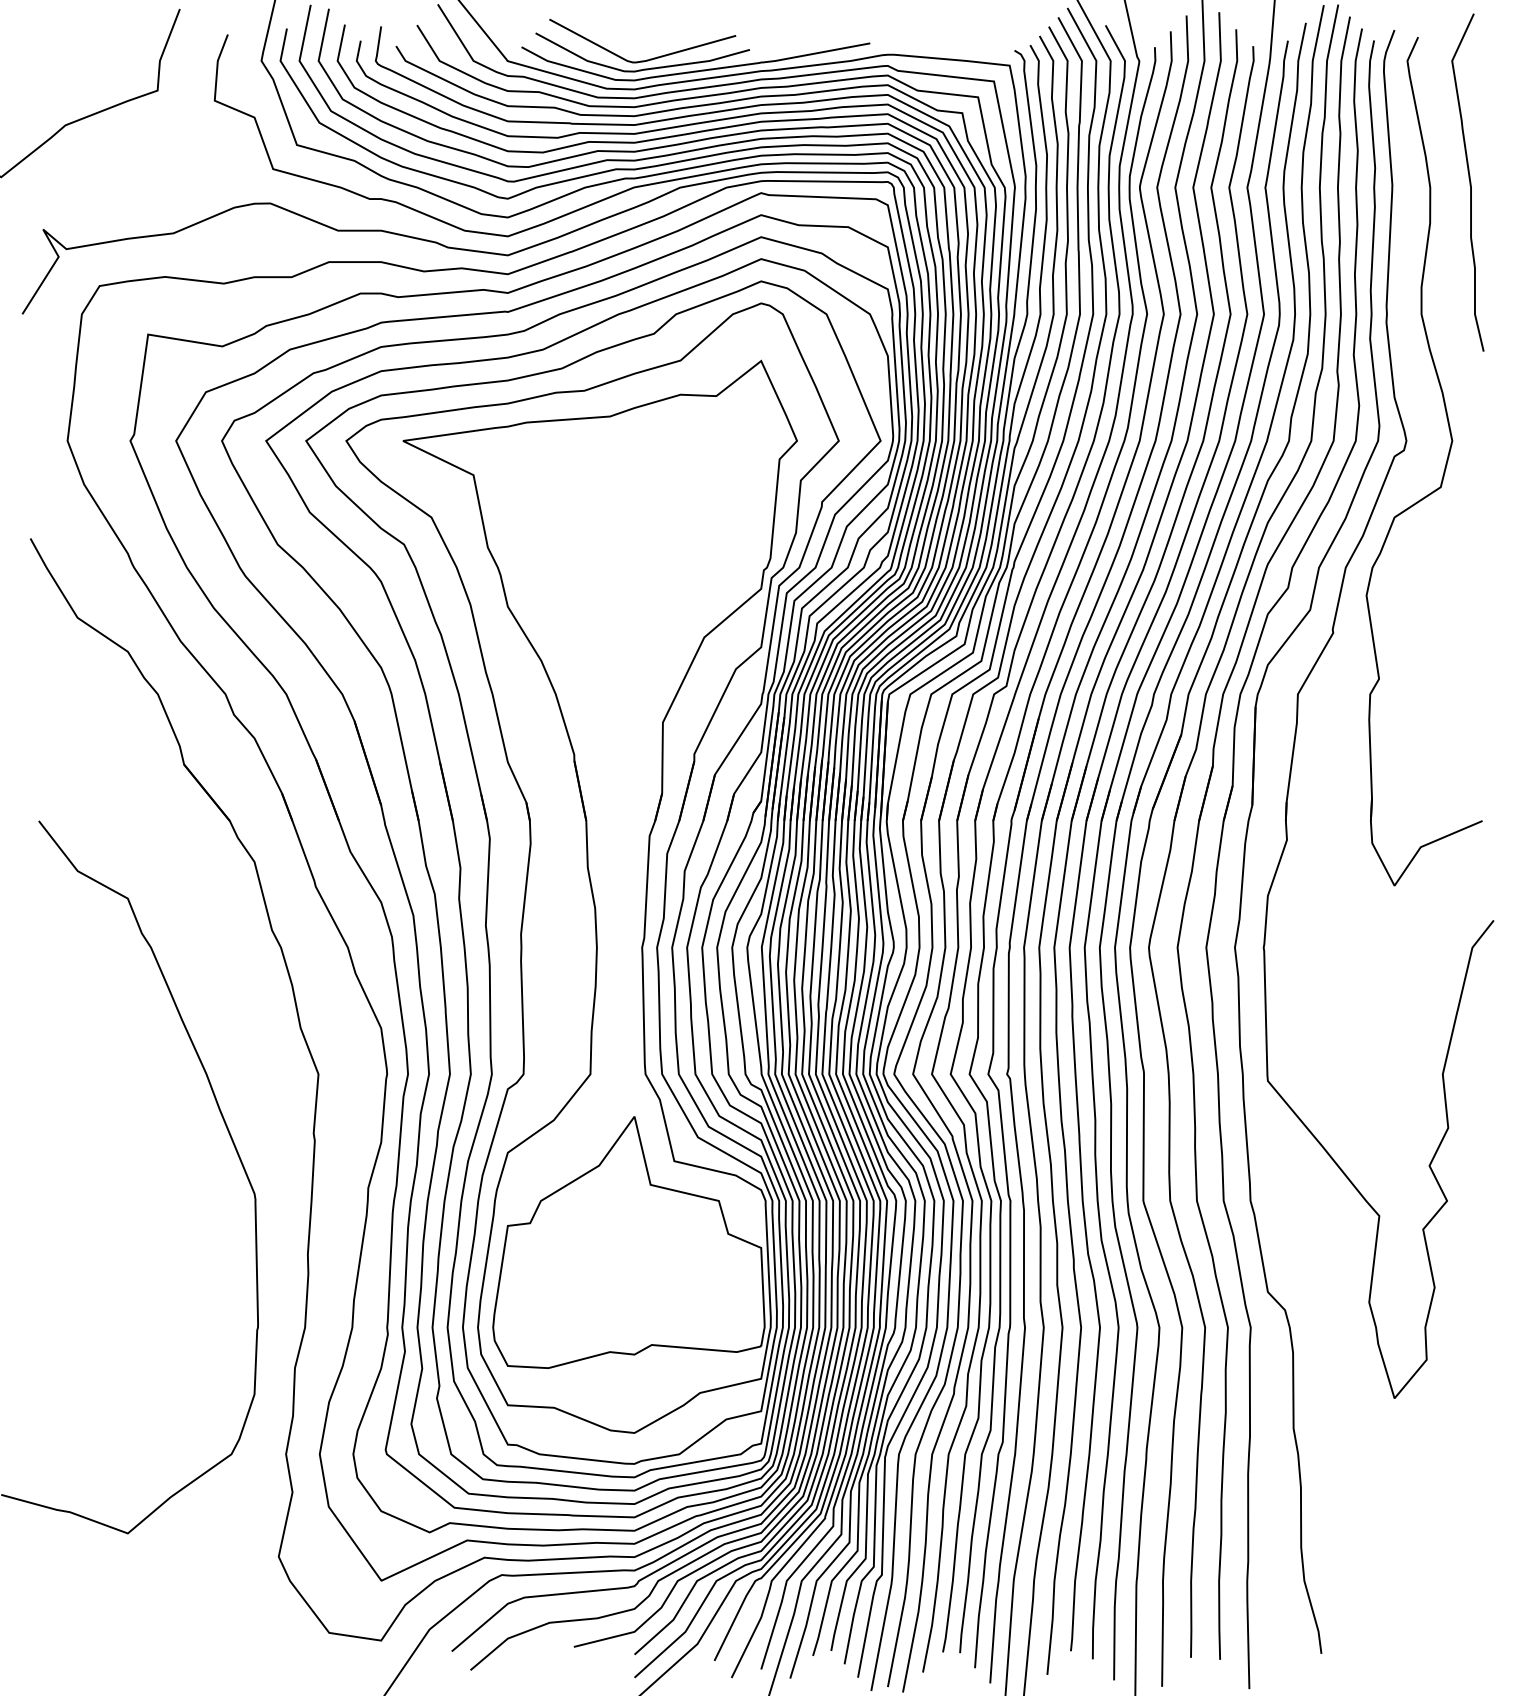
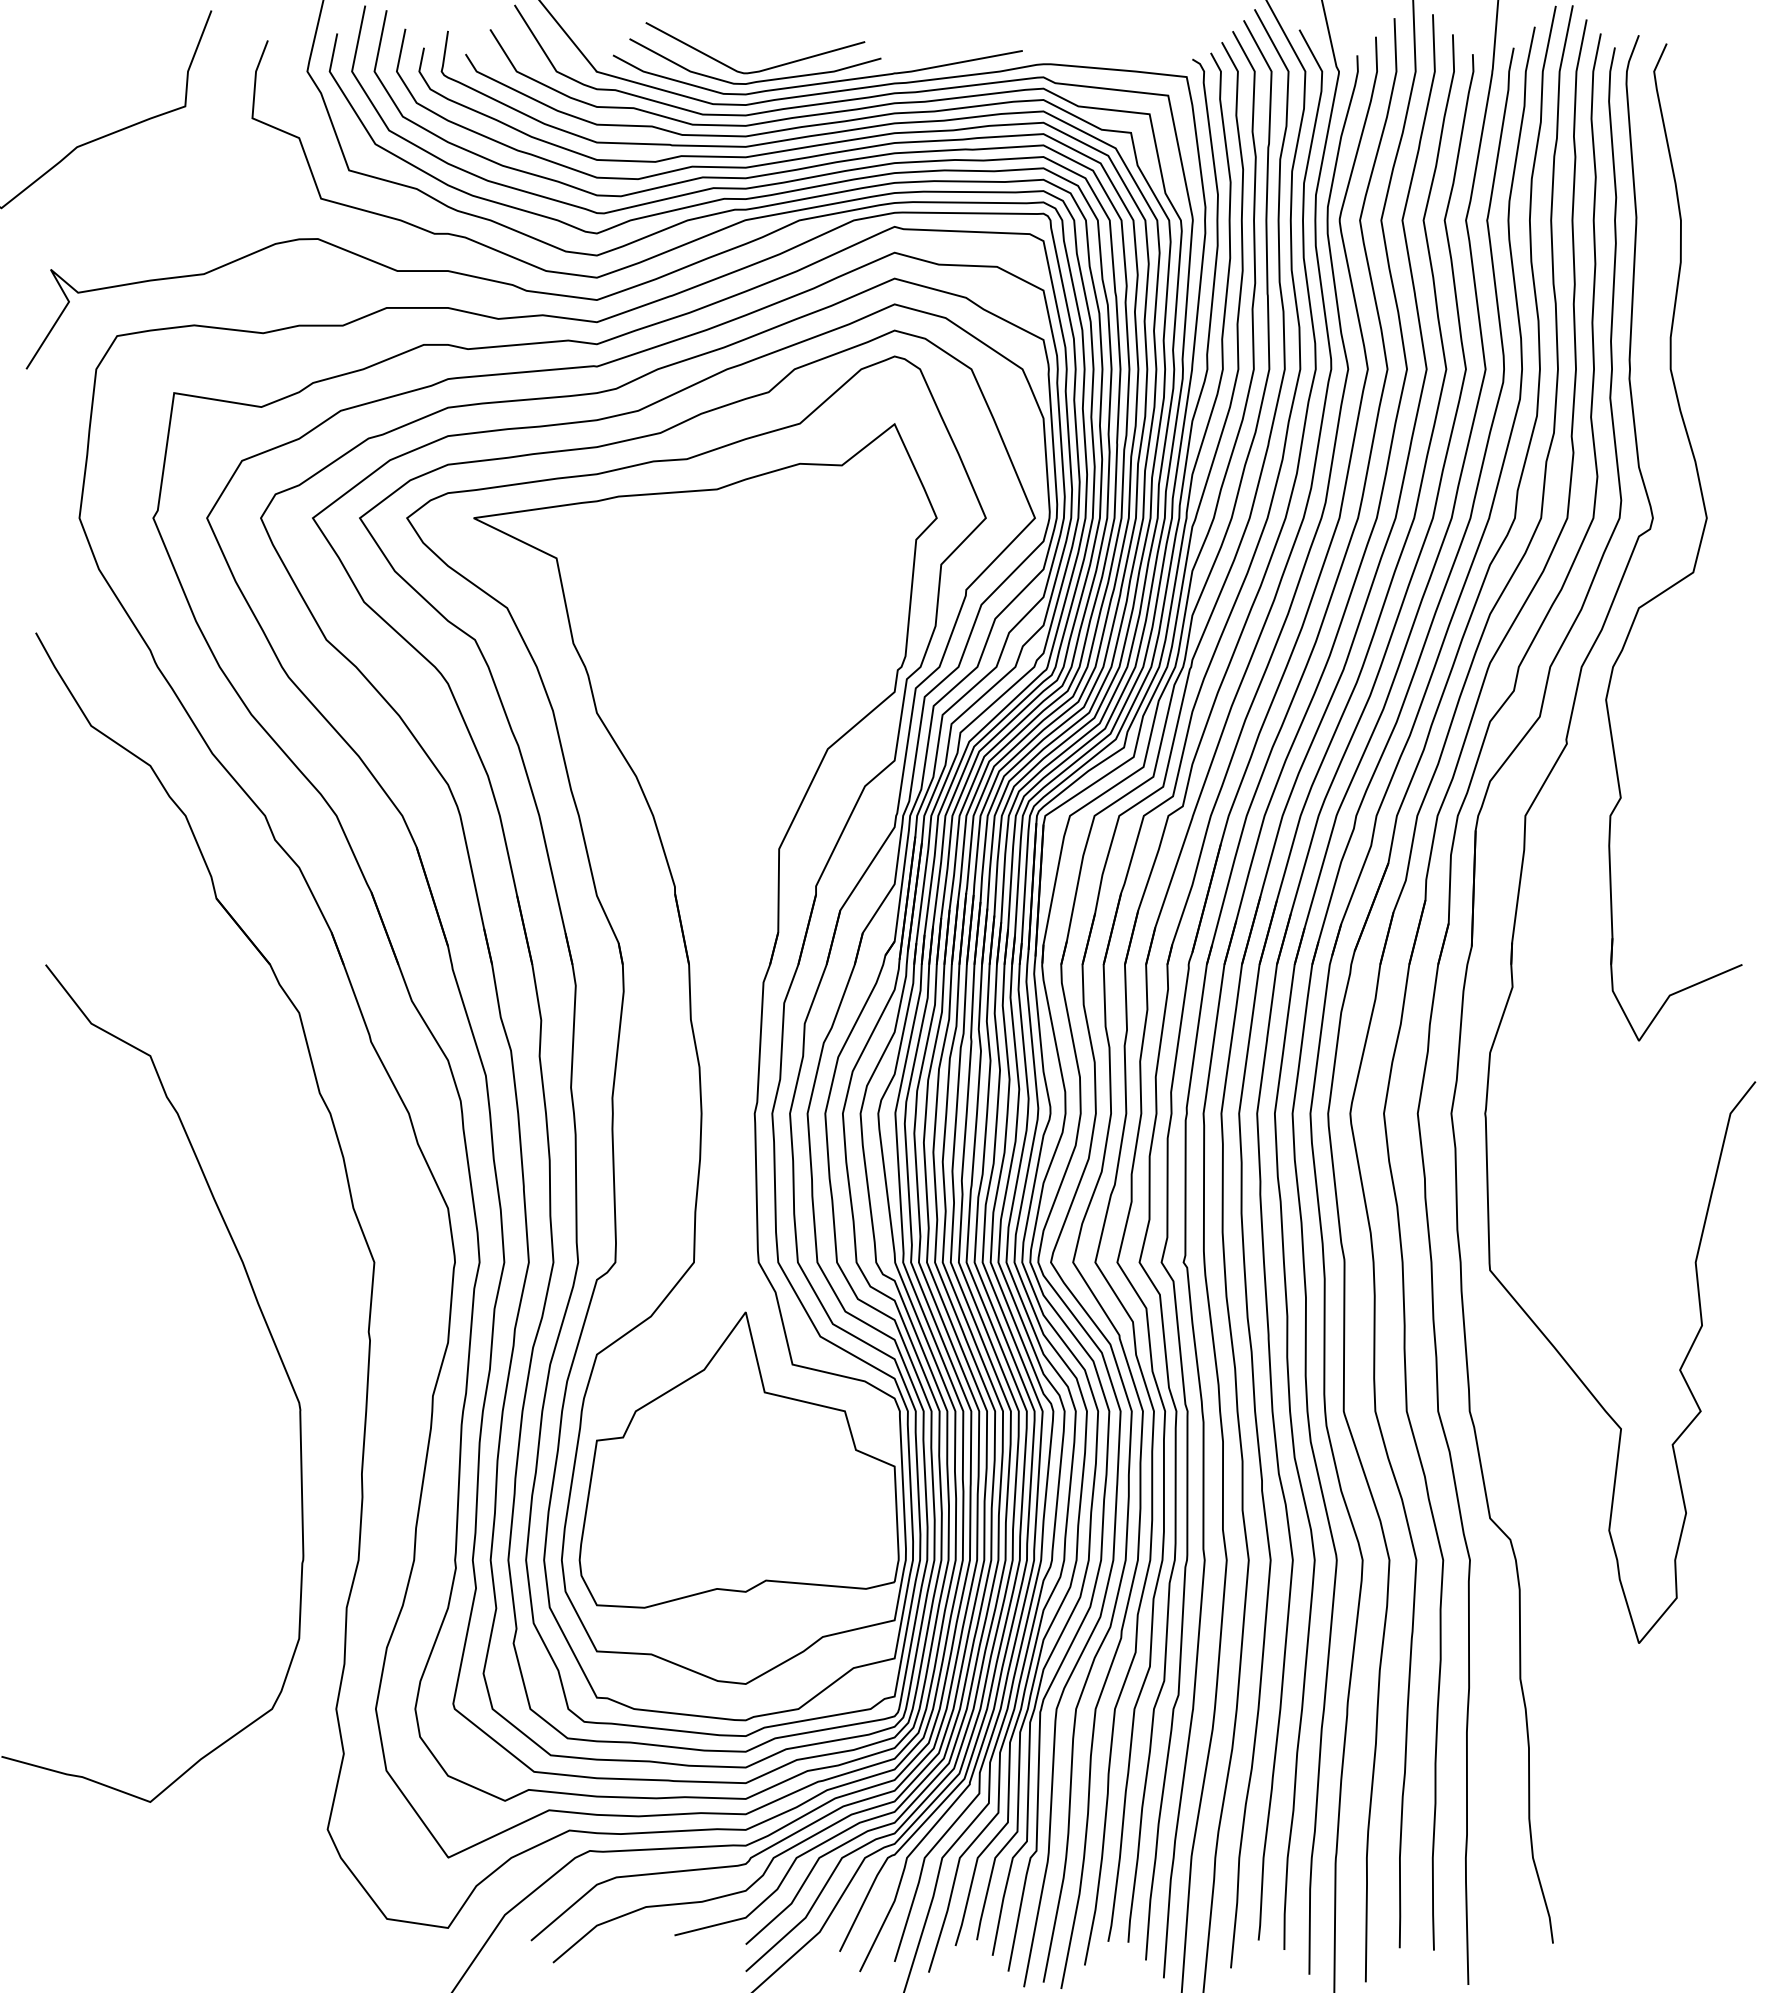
curve: (1469, 180) -> (1726, 212), removed

